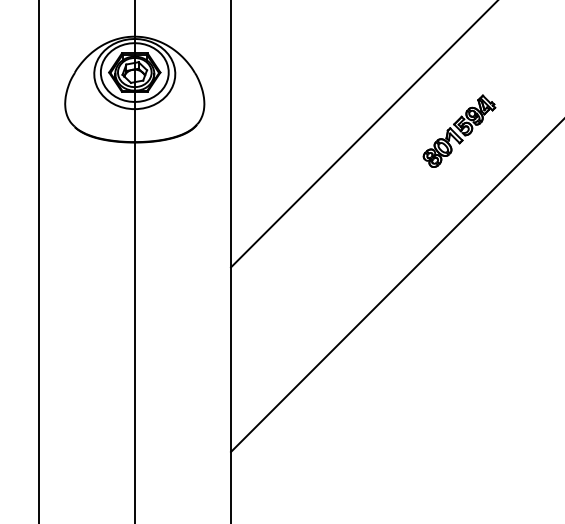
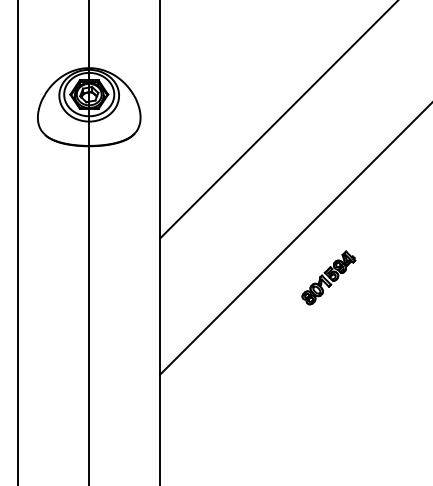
part: (459, 130) -> (328, 277), moved

